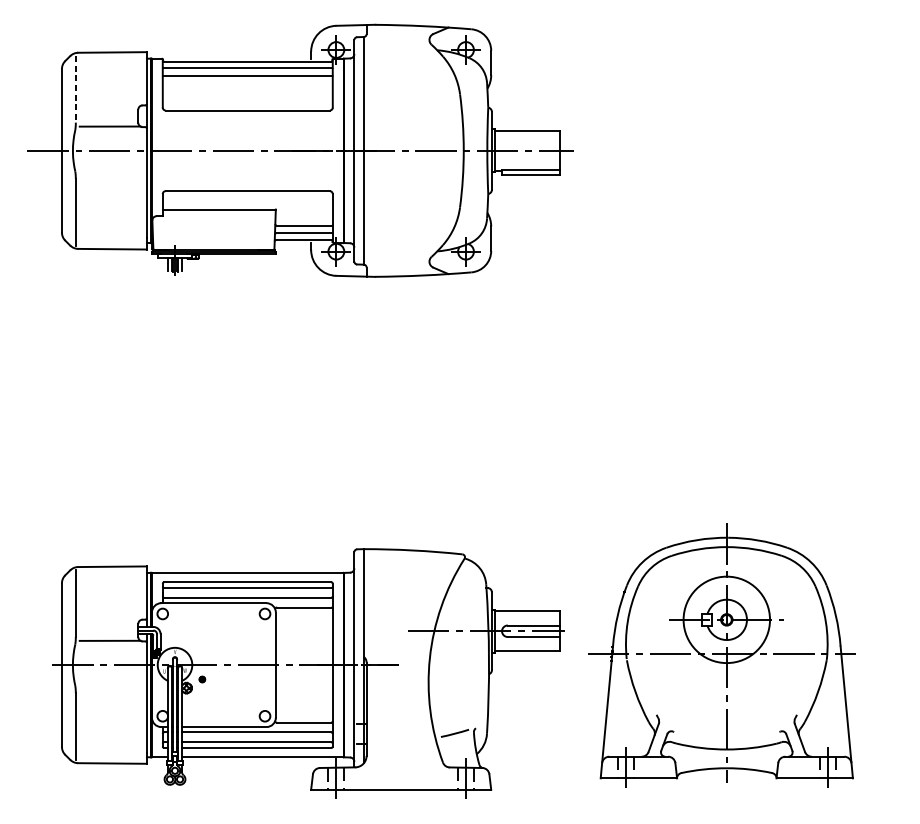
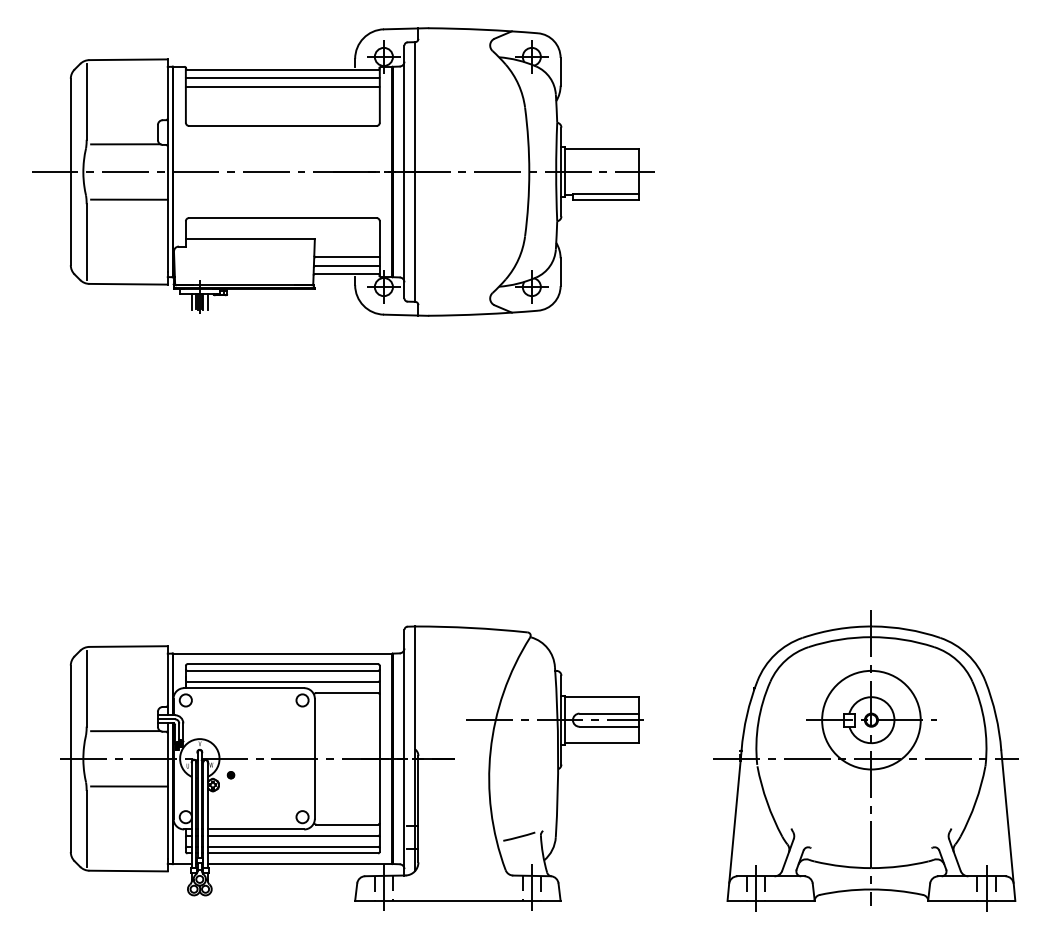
line: (75, 89) -> (86, 102), dashed -> solid
line: (113, 174) -> (129, 199), added
part: (721, 655) -> (865, 760), moved
line: (113, 689) -> (129, 786), added

